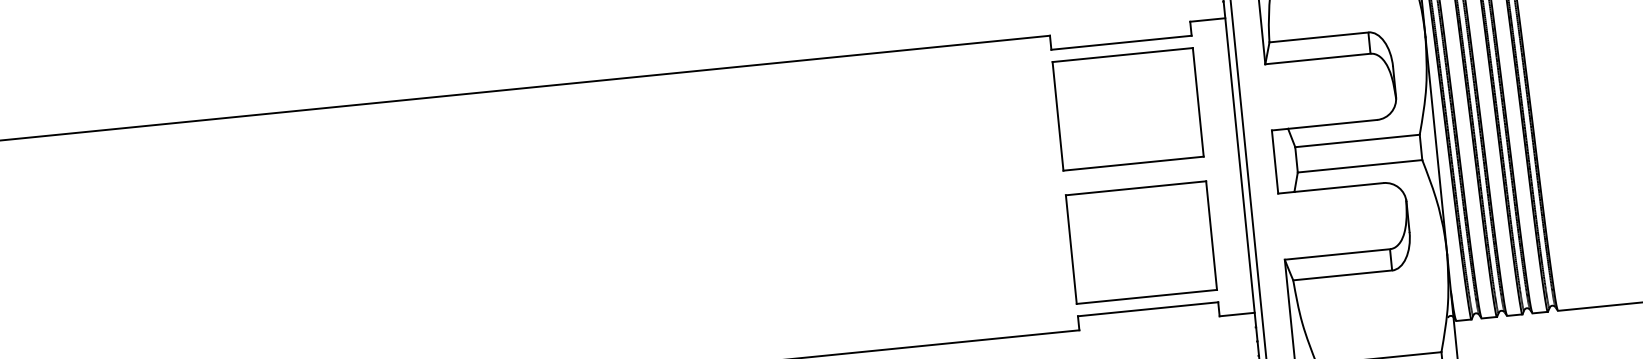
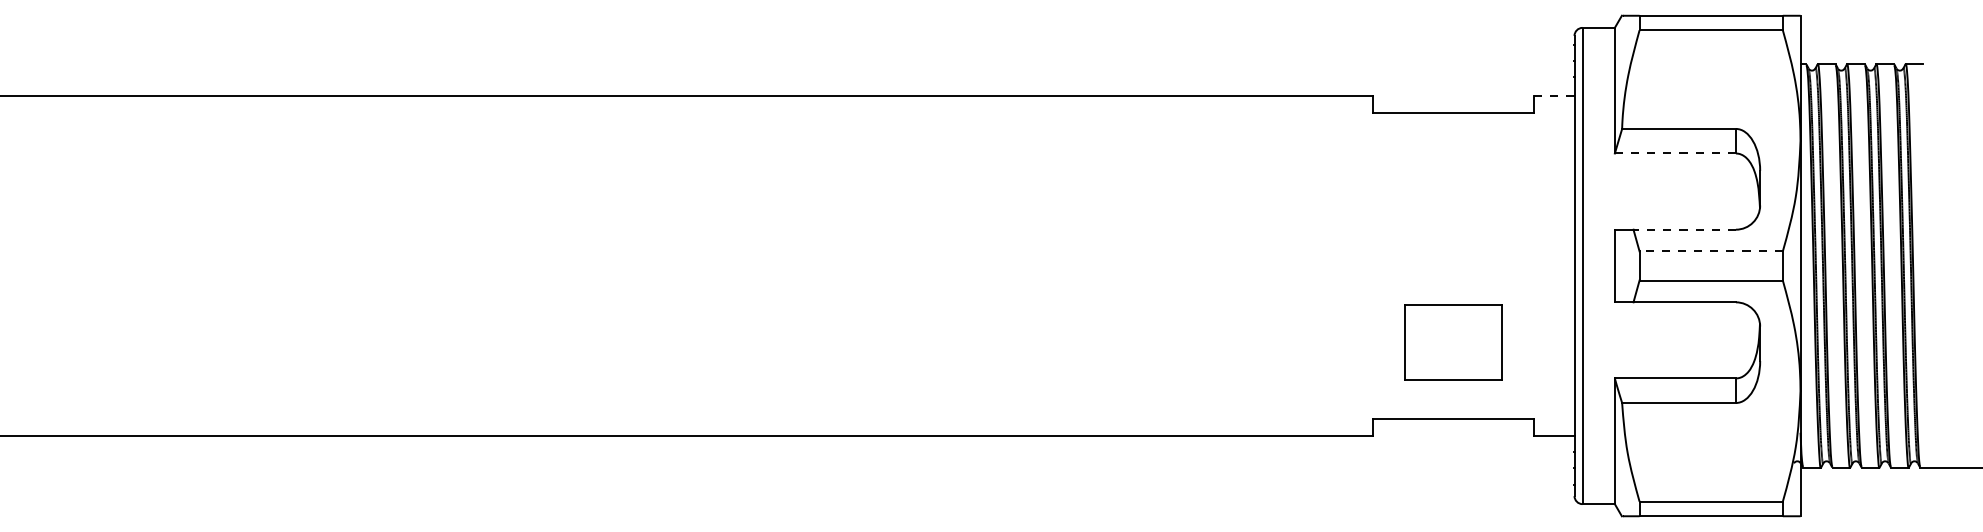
line: (1207, 20) -> (1553, 96), solid -> dashed
line: (1318, 59) -> (1675, 153), solid -> dashed
part: (1128, 109) -> (1453, 189), removed
line: (1332, 124) -> (1684, 229), solid -> dashed
line: (1357, 141) -> (1711, 251), solid -> dashed
part: (1141, 242) -> (1453, 342), size x0.6

